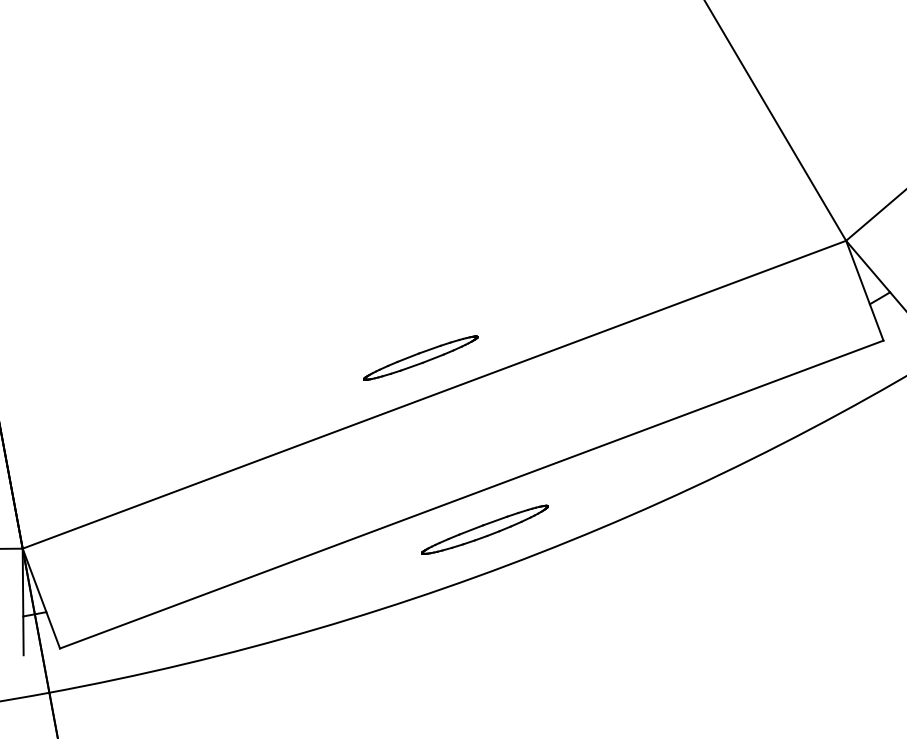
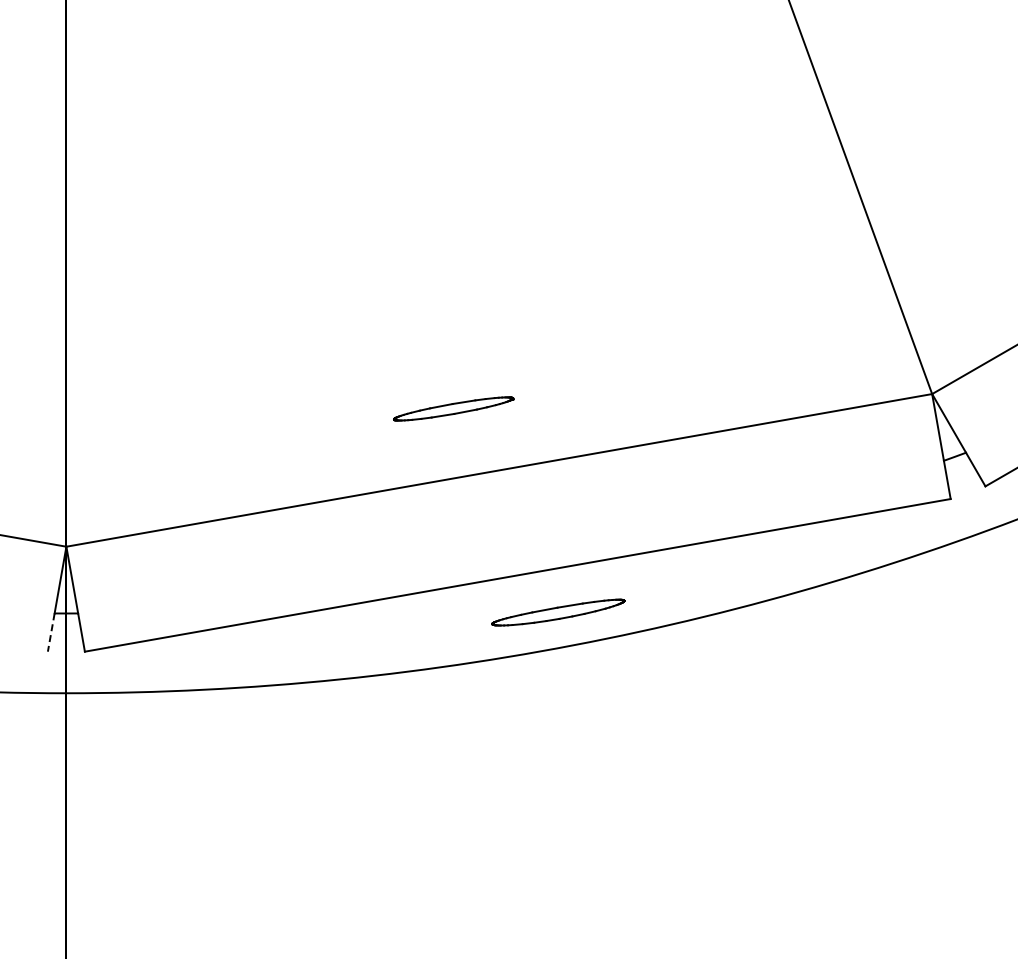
part: (420, 357) -> (453, 408), moved
part: (485, 529) -> (558, 612), moved
line: (23, 636) -> (51, 633), solid -> dashed

